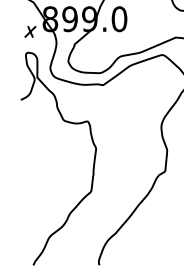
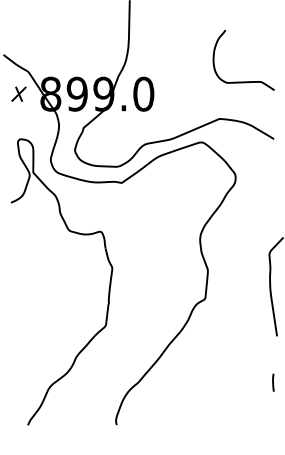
part: (30, 31) -> (18, 93), moved

